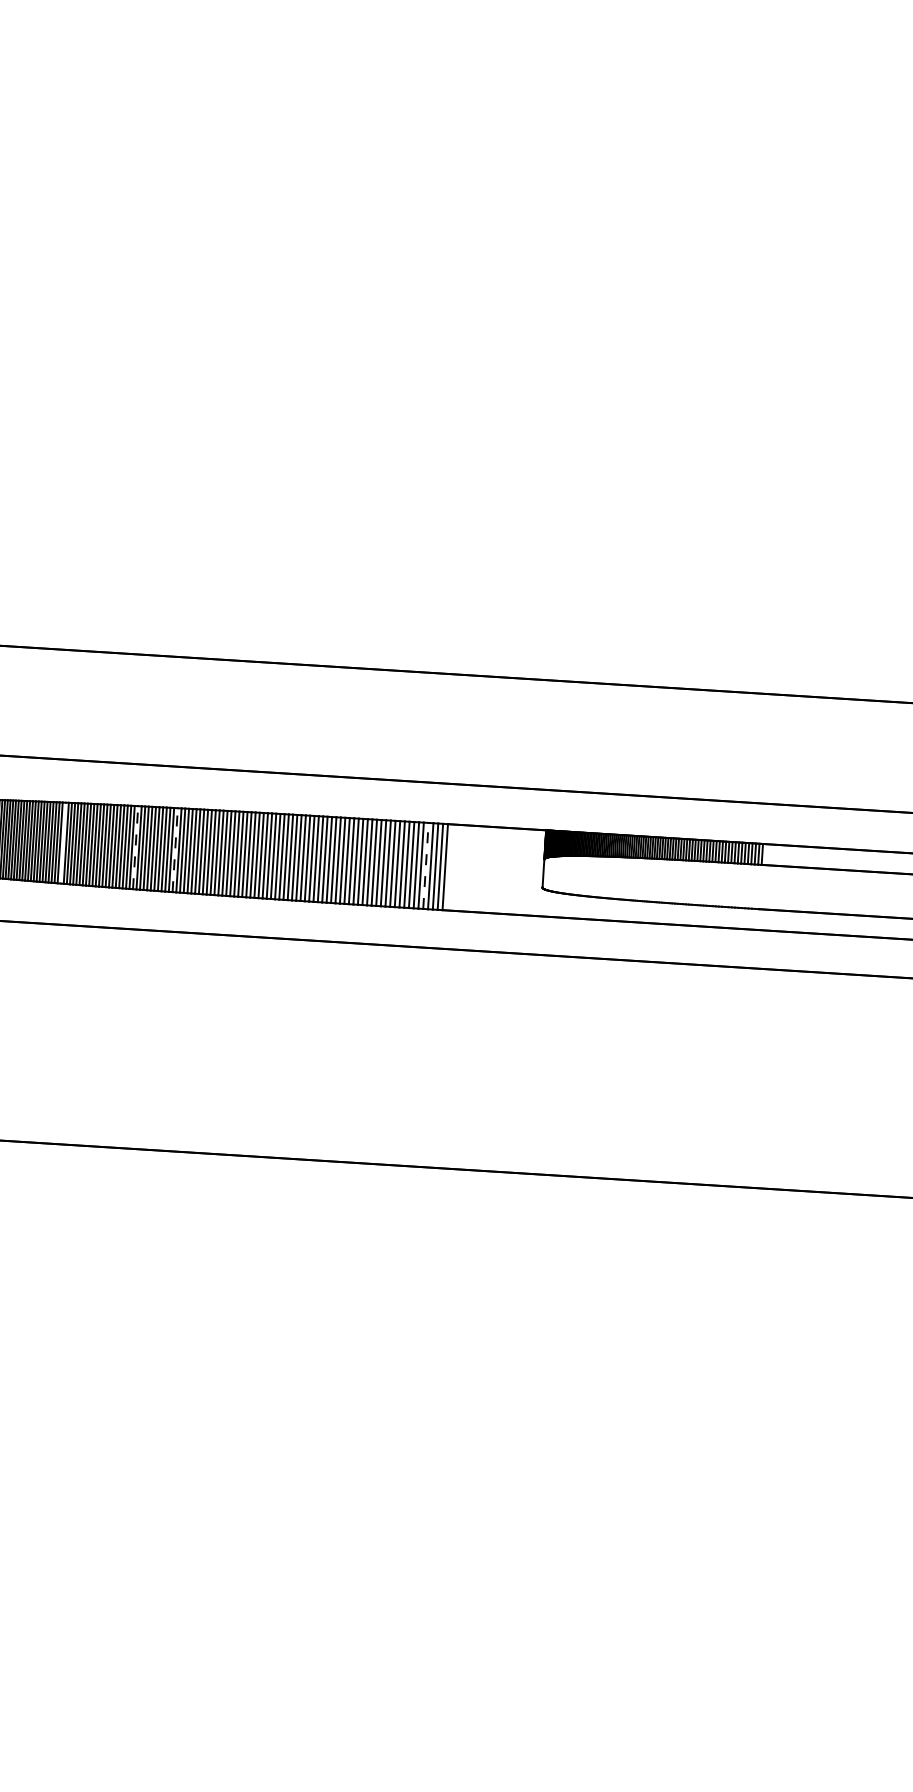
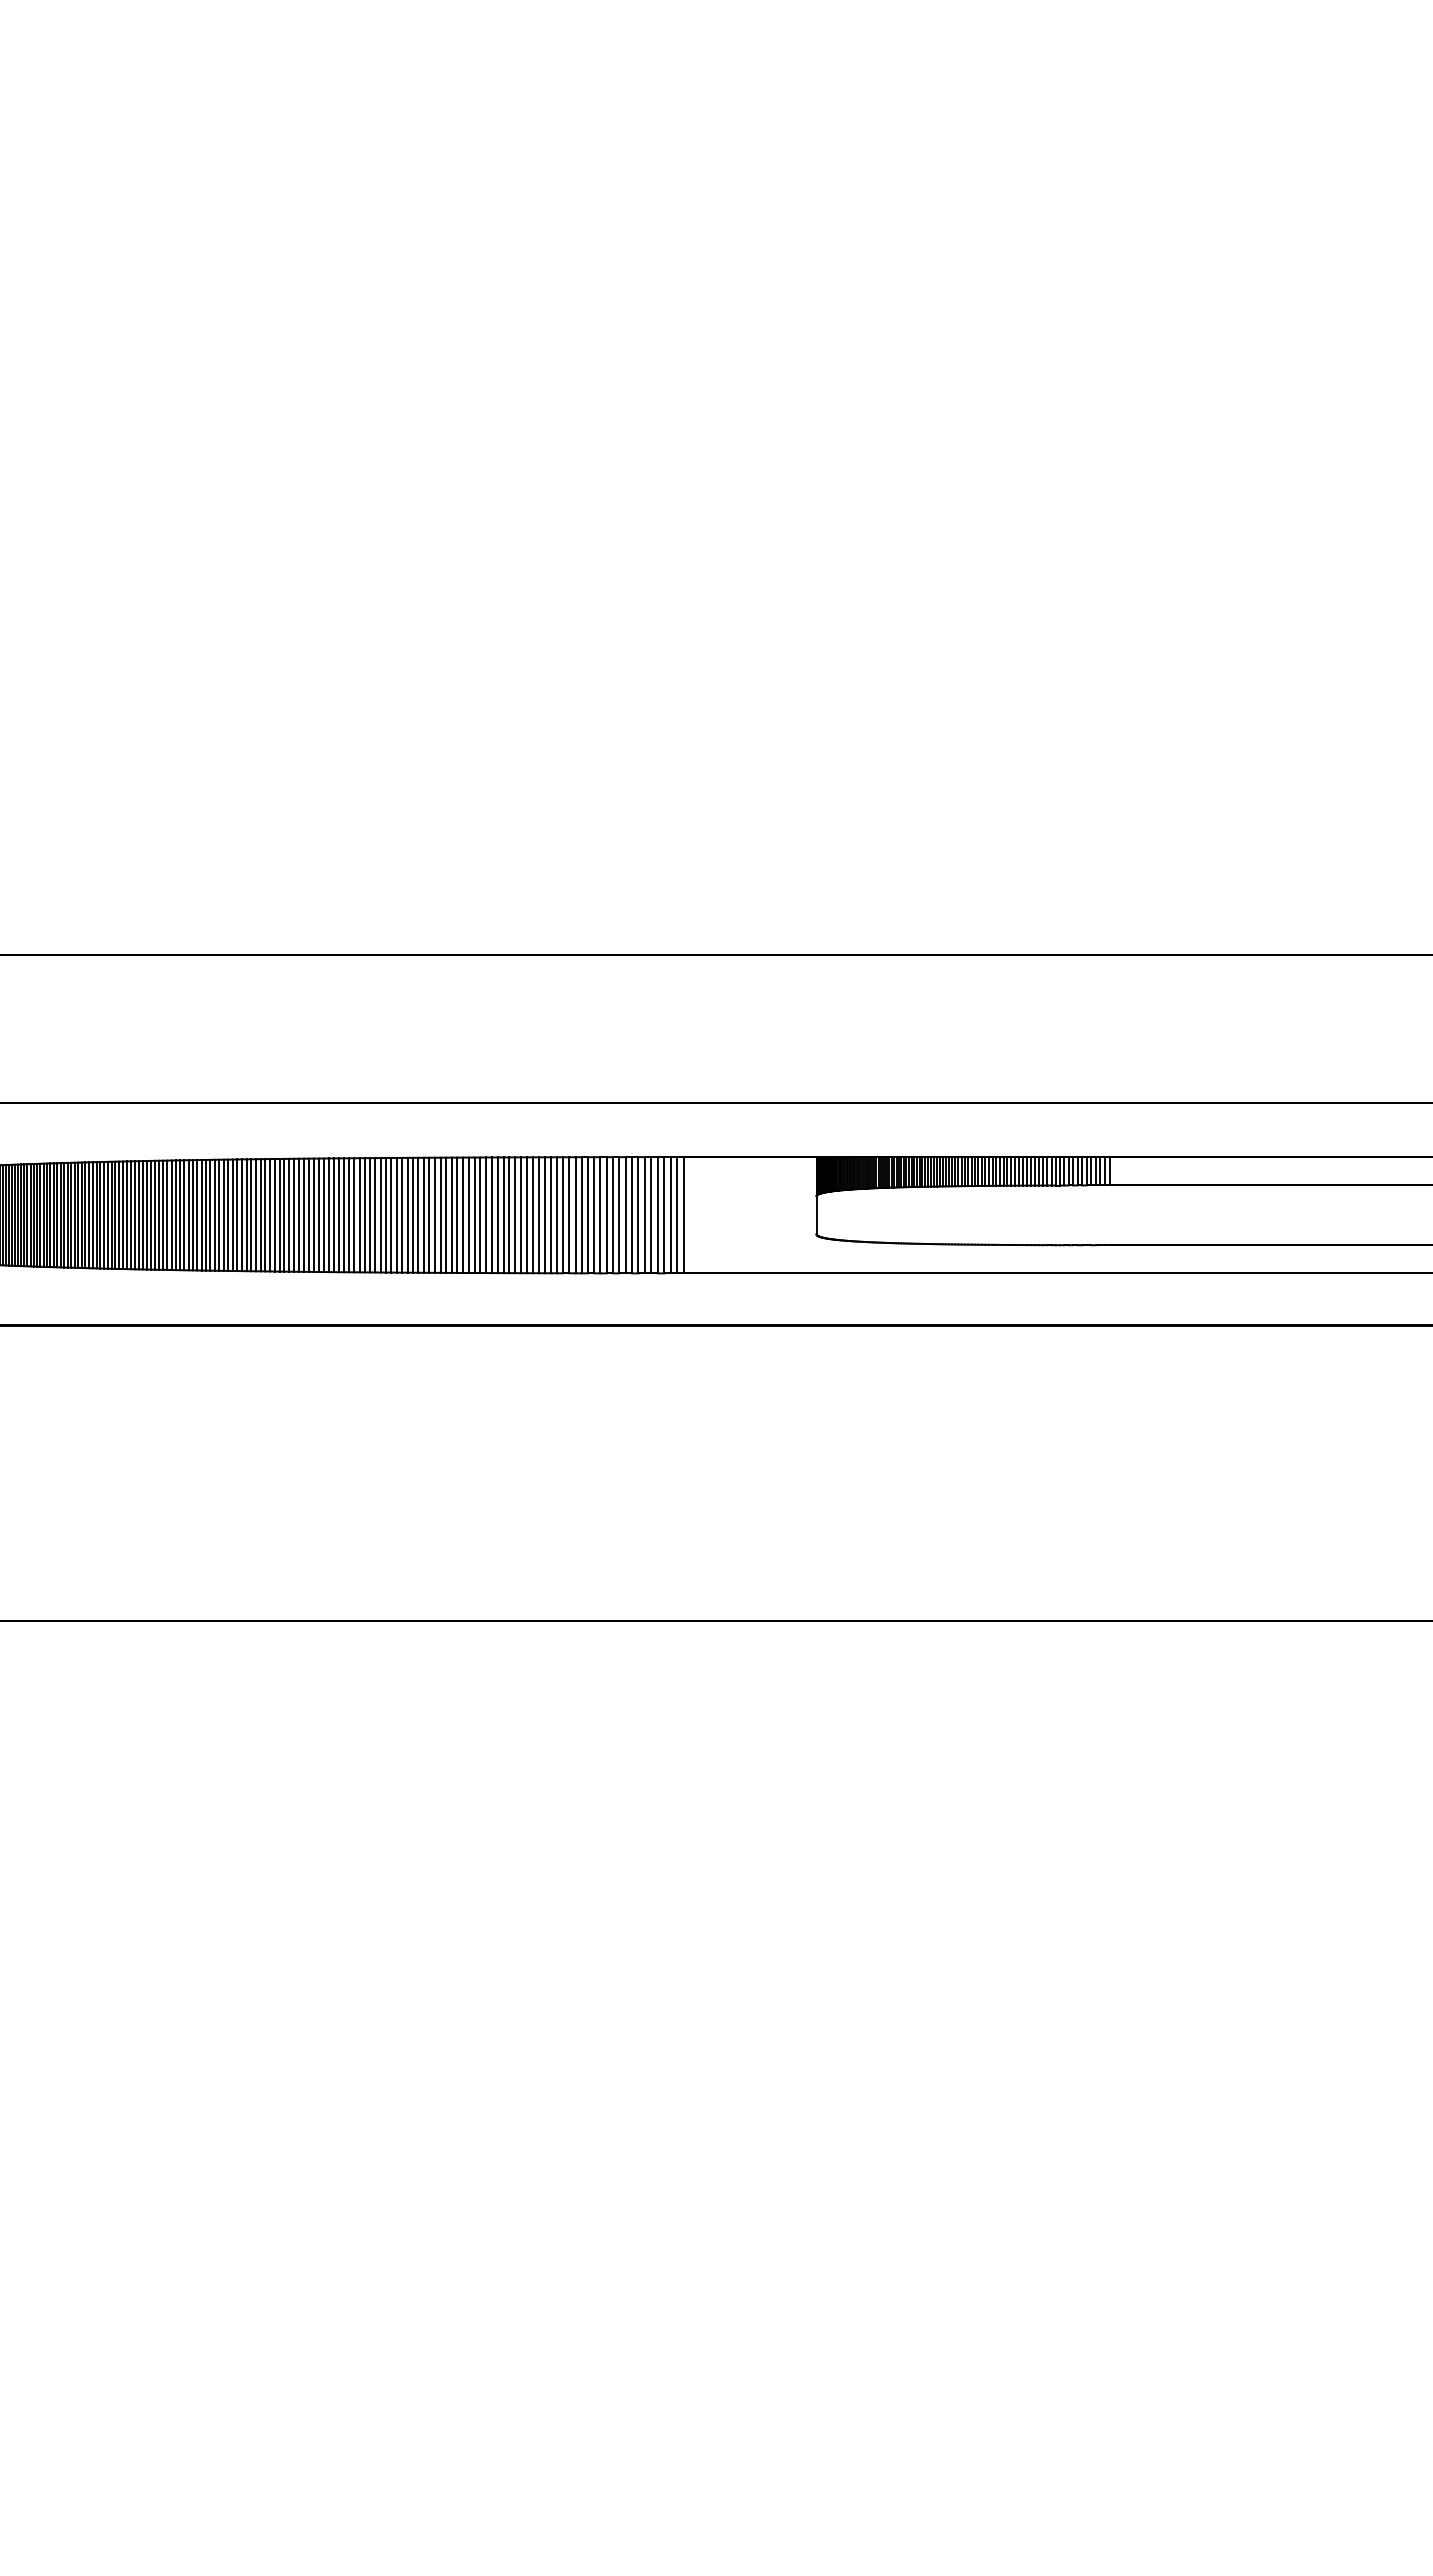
line: (63, 842) -> (167, 1214), added
line: (135, 847) -> (265, 1214), dashed -> solid
line: (174, 850) -> (318, 1215), dashed -> solid
line: (425, 865) -> (657, 1214), dashed -> solid

